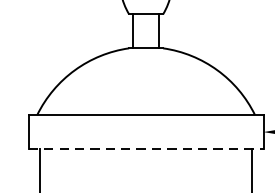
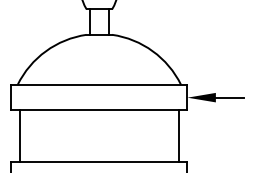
line: (146, 149) -> (99, 110), dashed -> solid

